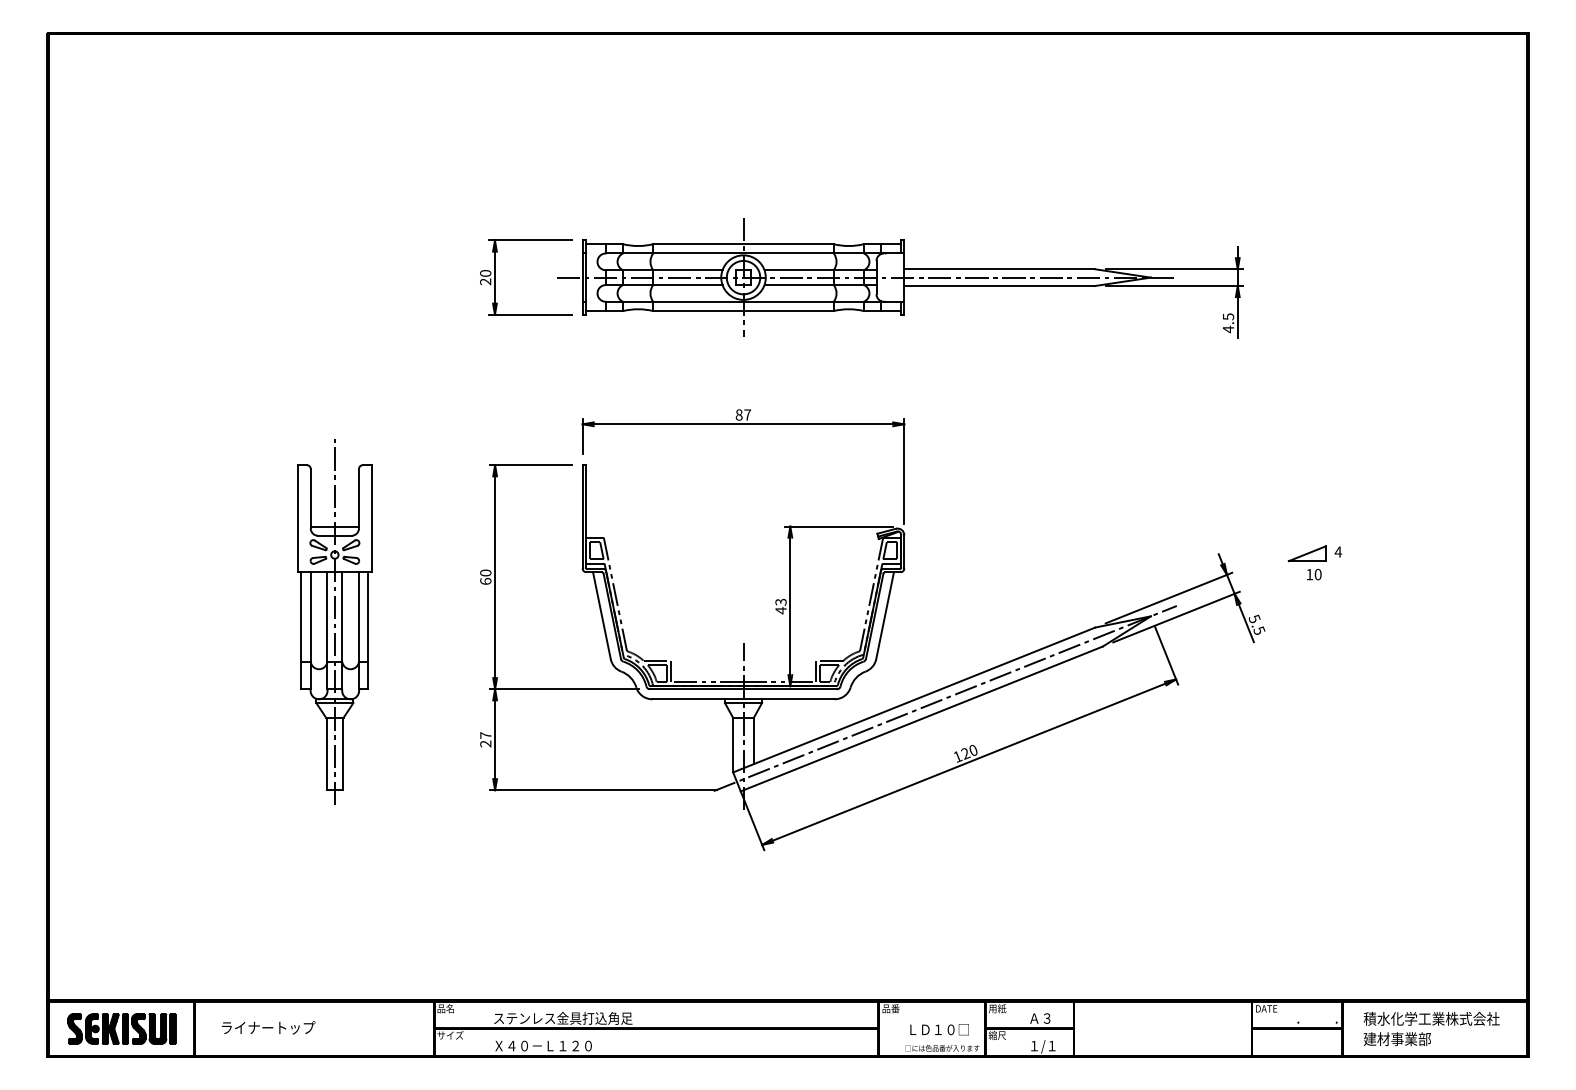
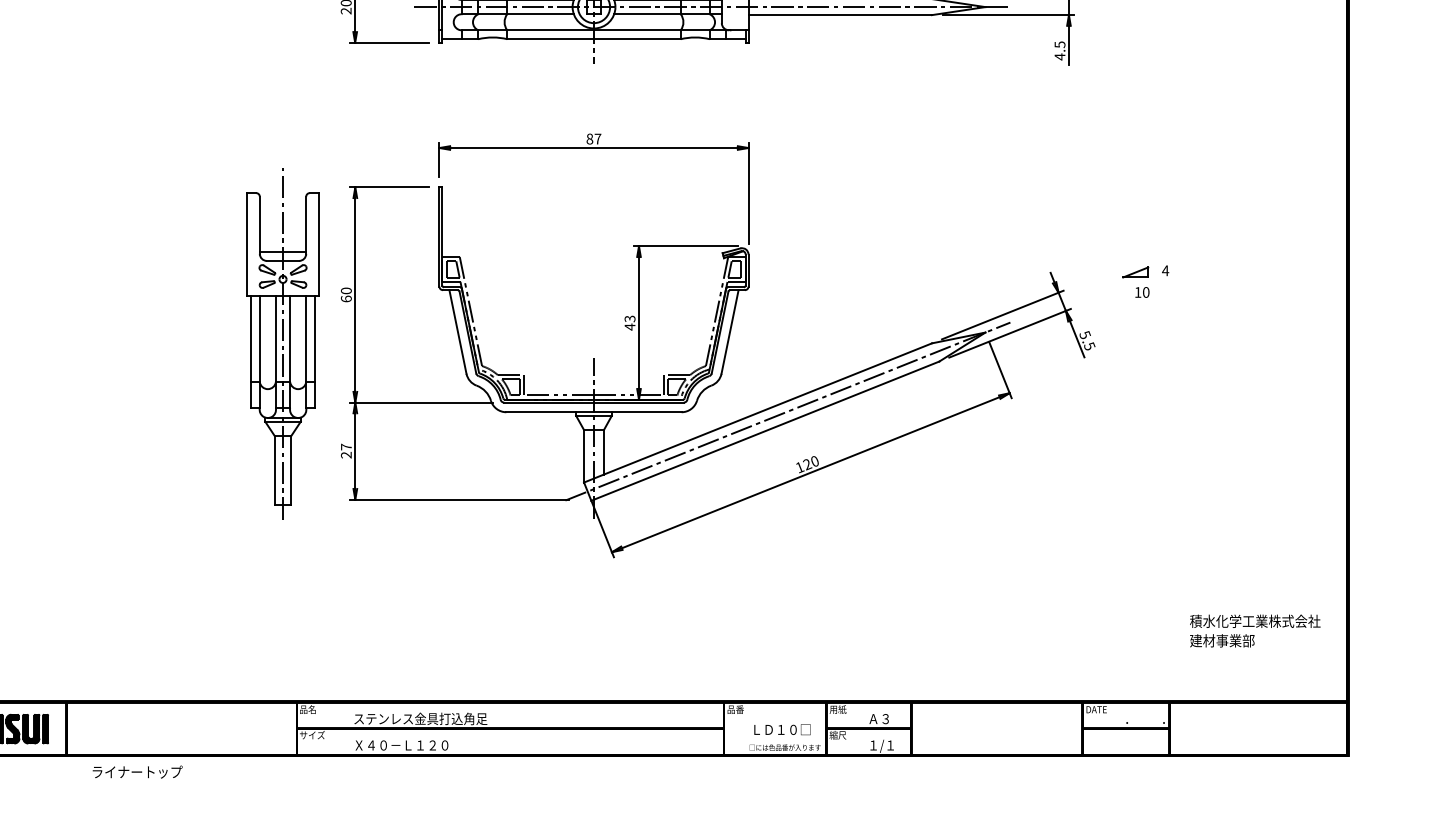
part: (1306, 553) -> (1134, 272), size x0.7
part: (334, 621) -> (282, 343), moved
text: (268, 1027) -> (137, 771), moved
text: (1431, 1029) -> (1255, 631), moved

